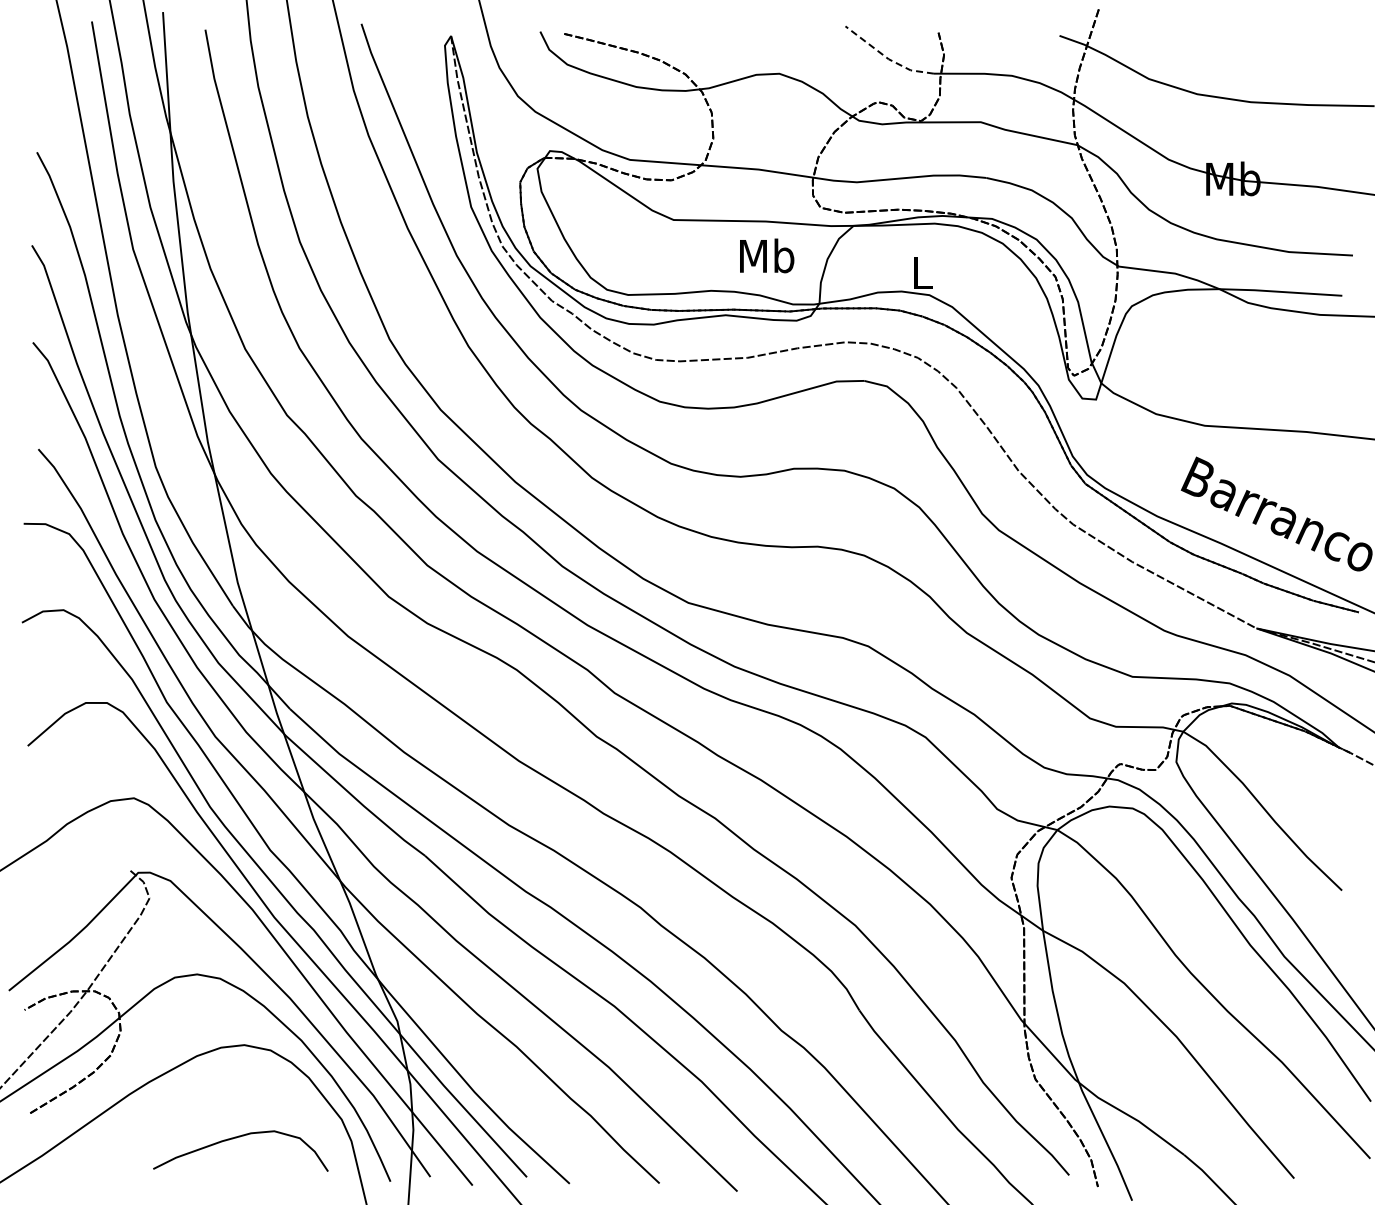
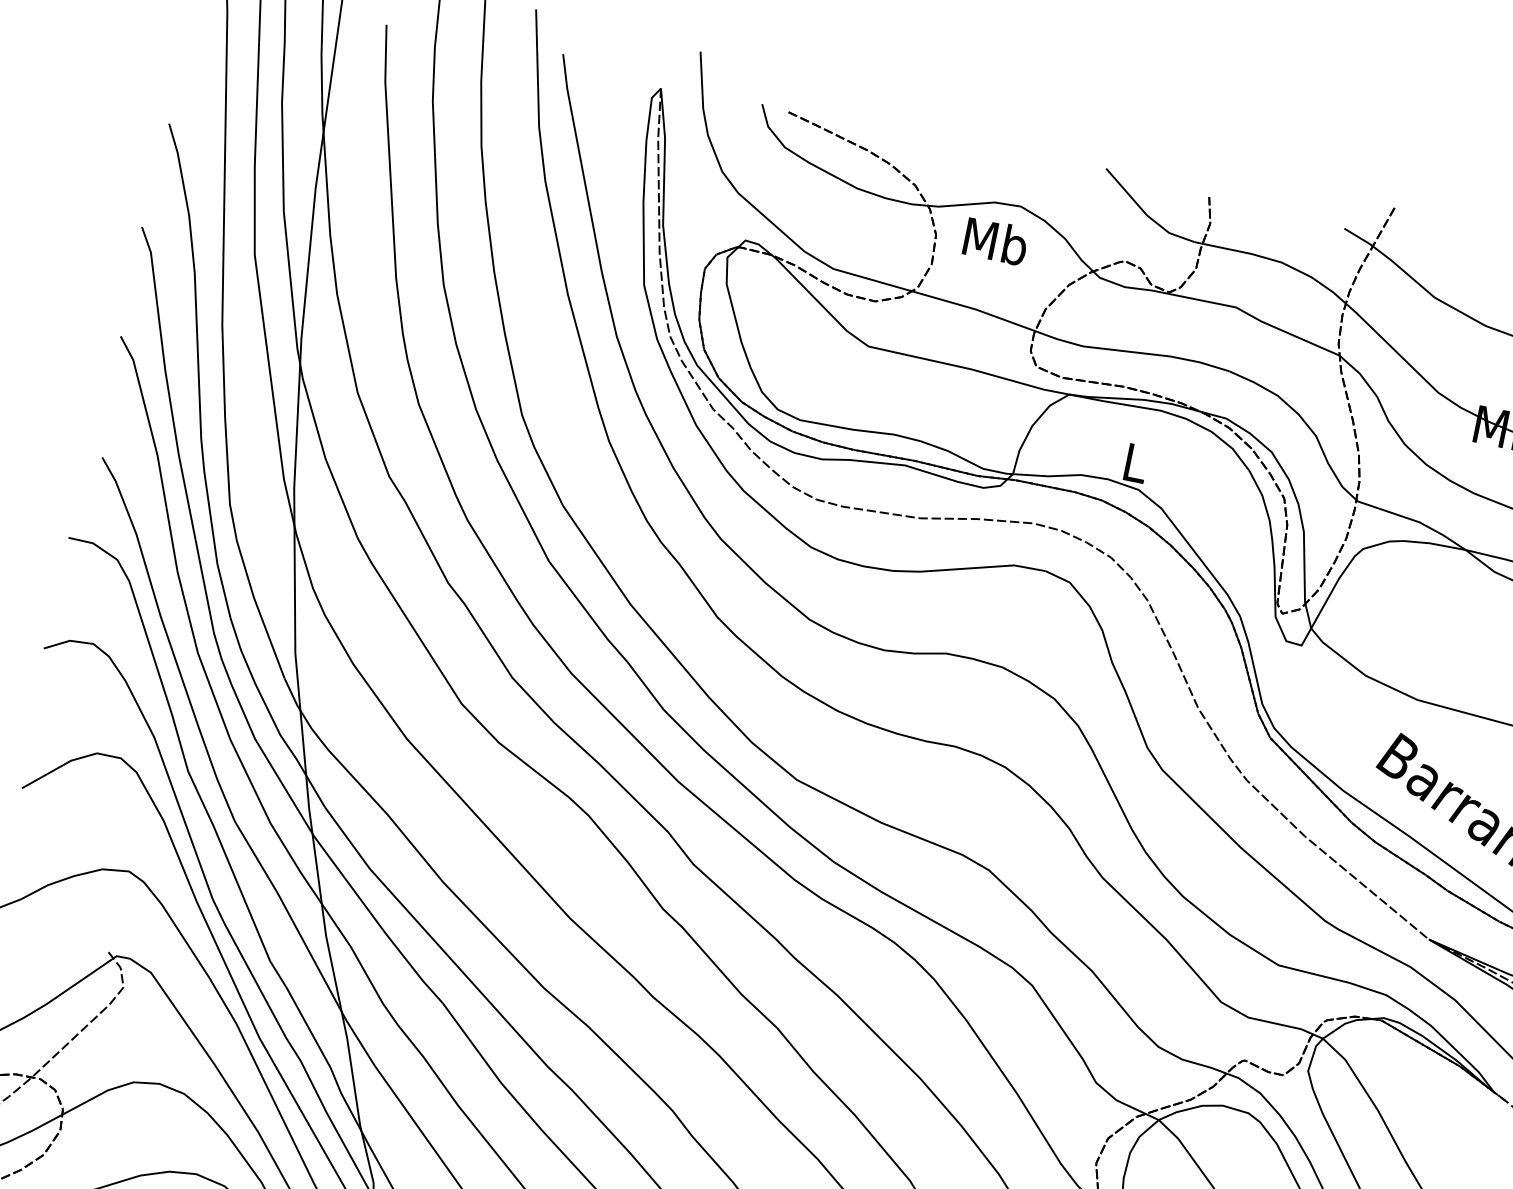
line: (887, 58) -> (1145, 214), dashed -> solid
text: (767, 255) -> (996, 241), moved

